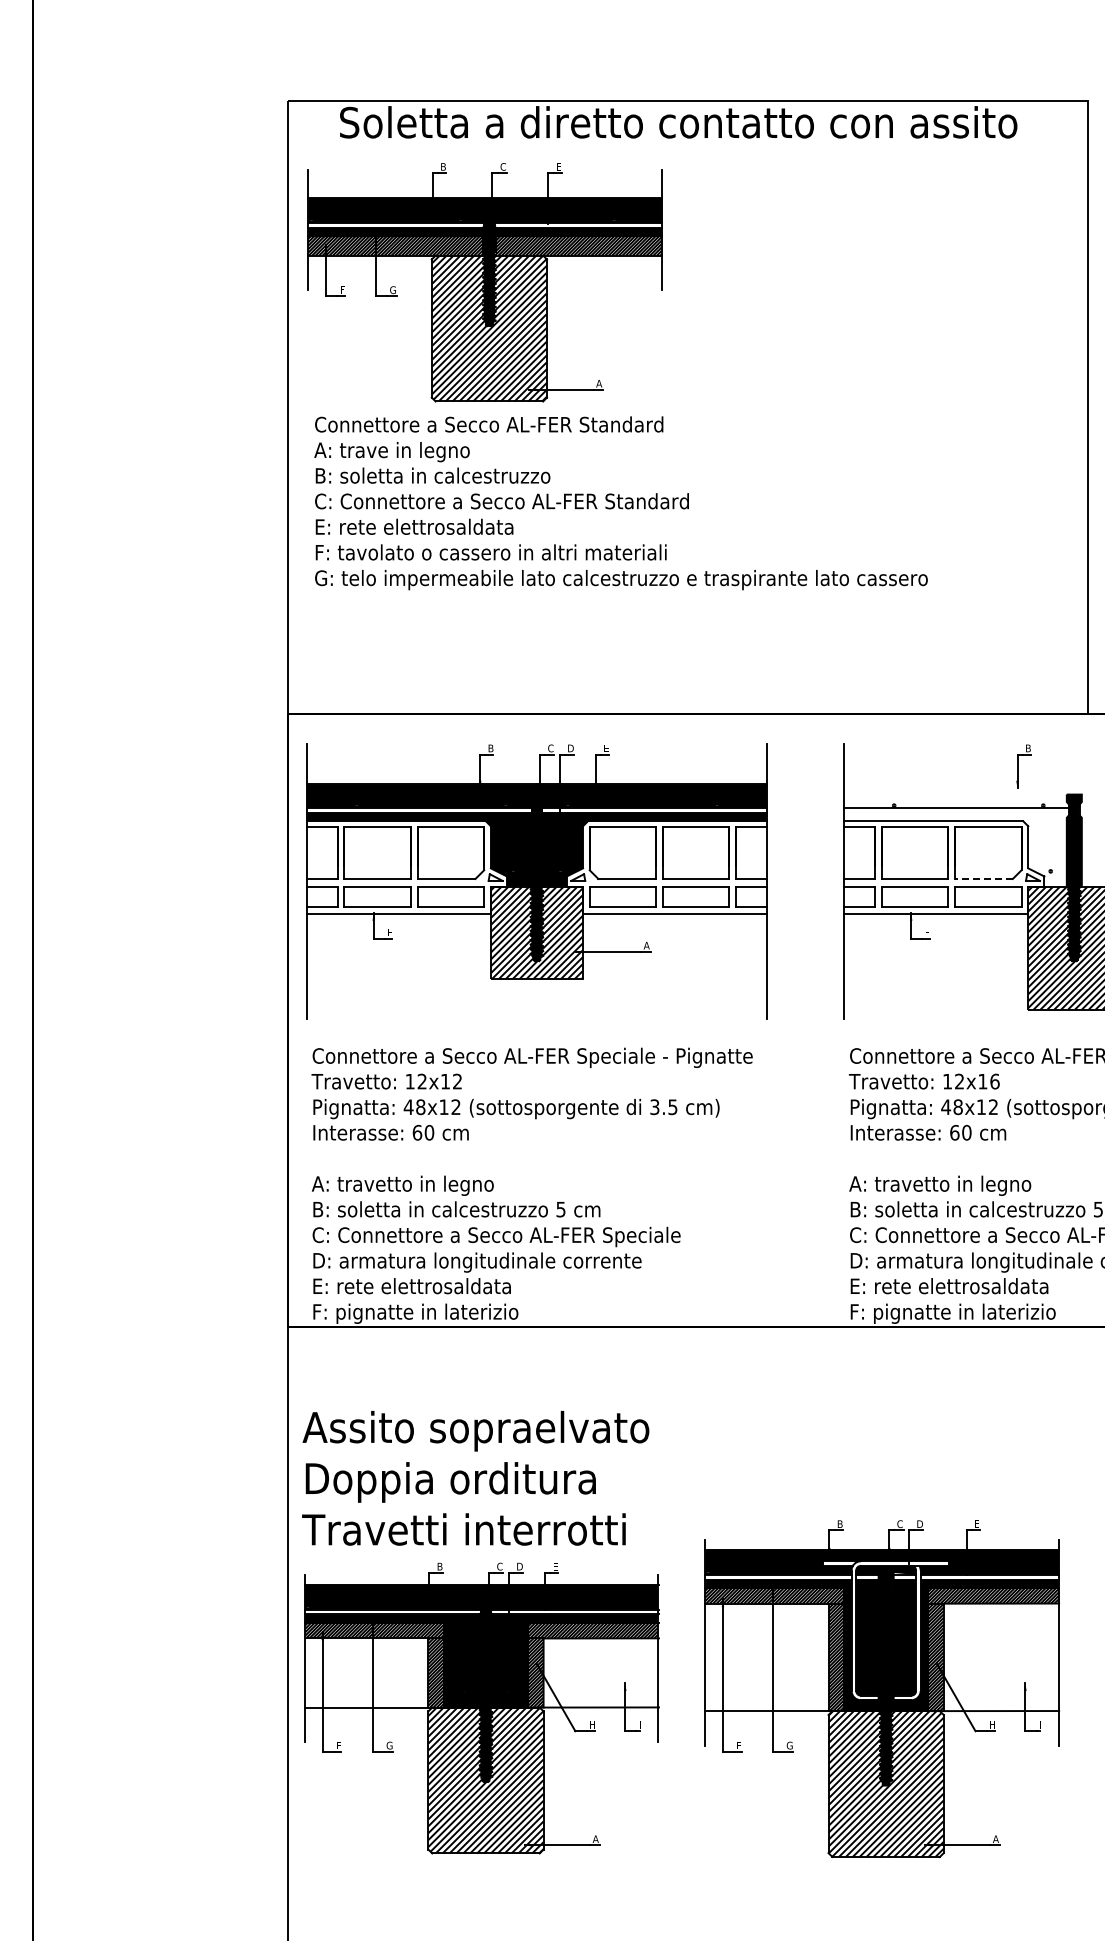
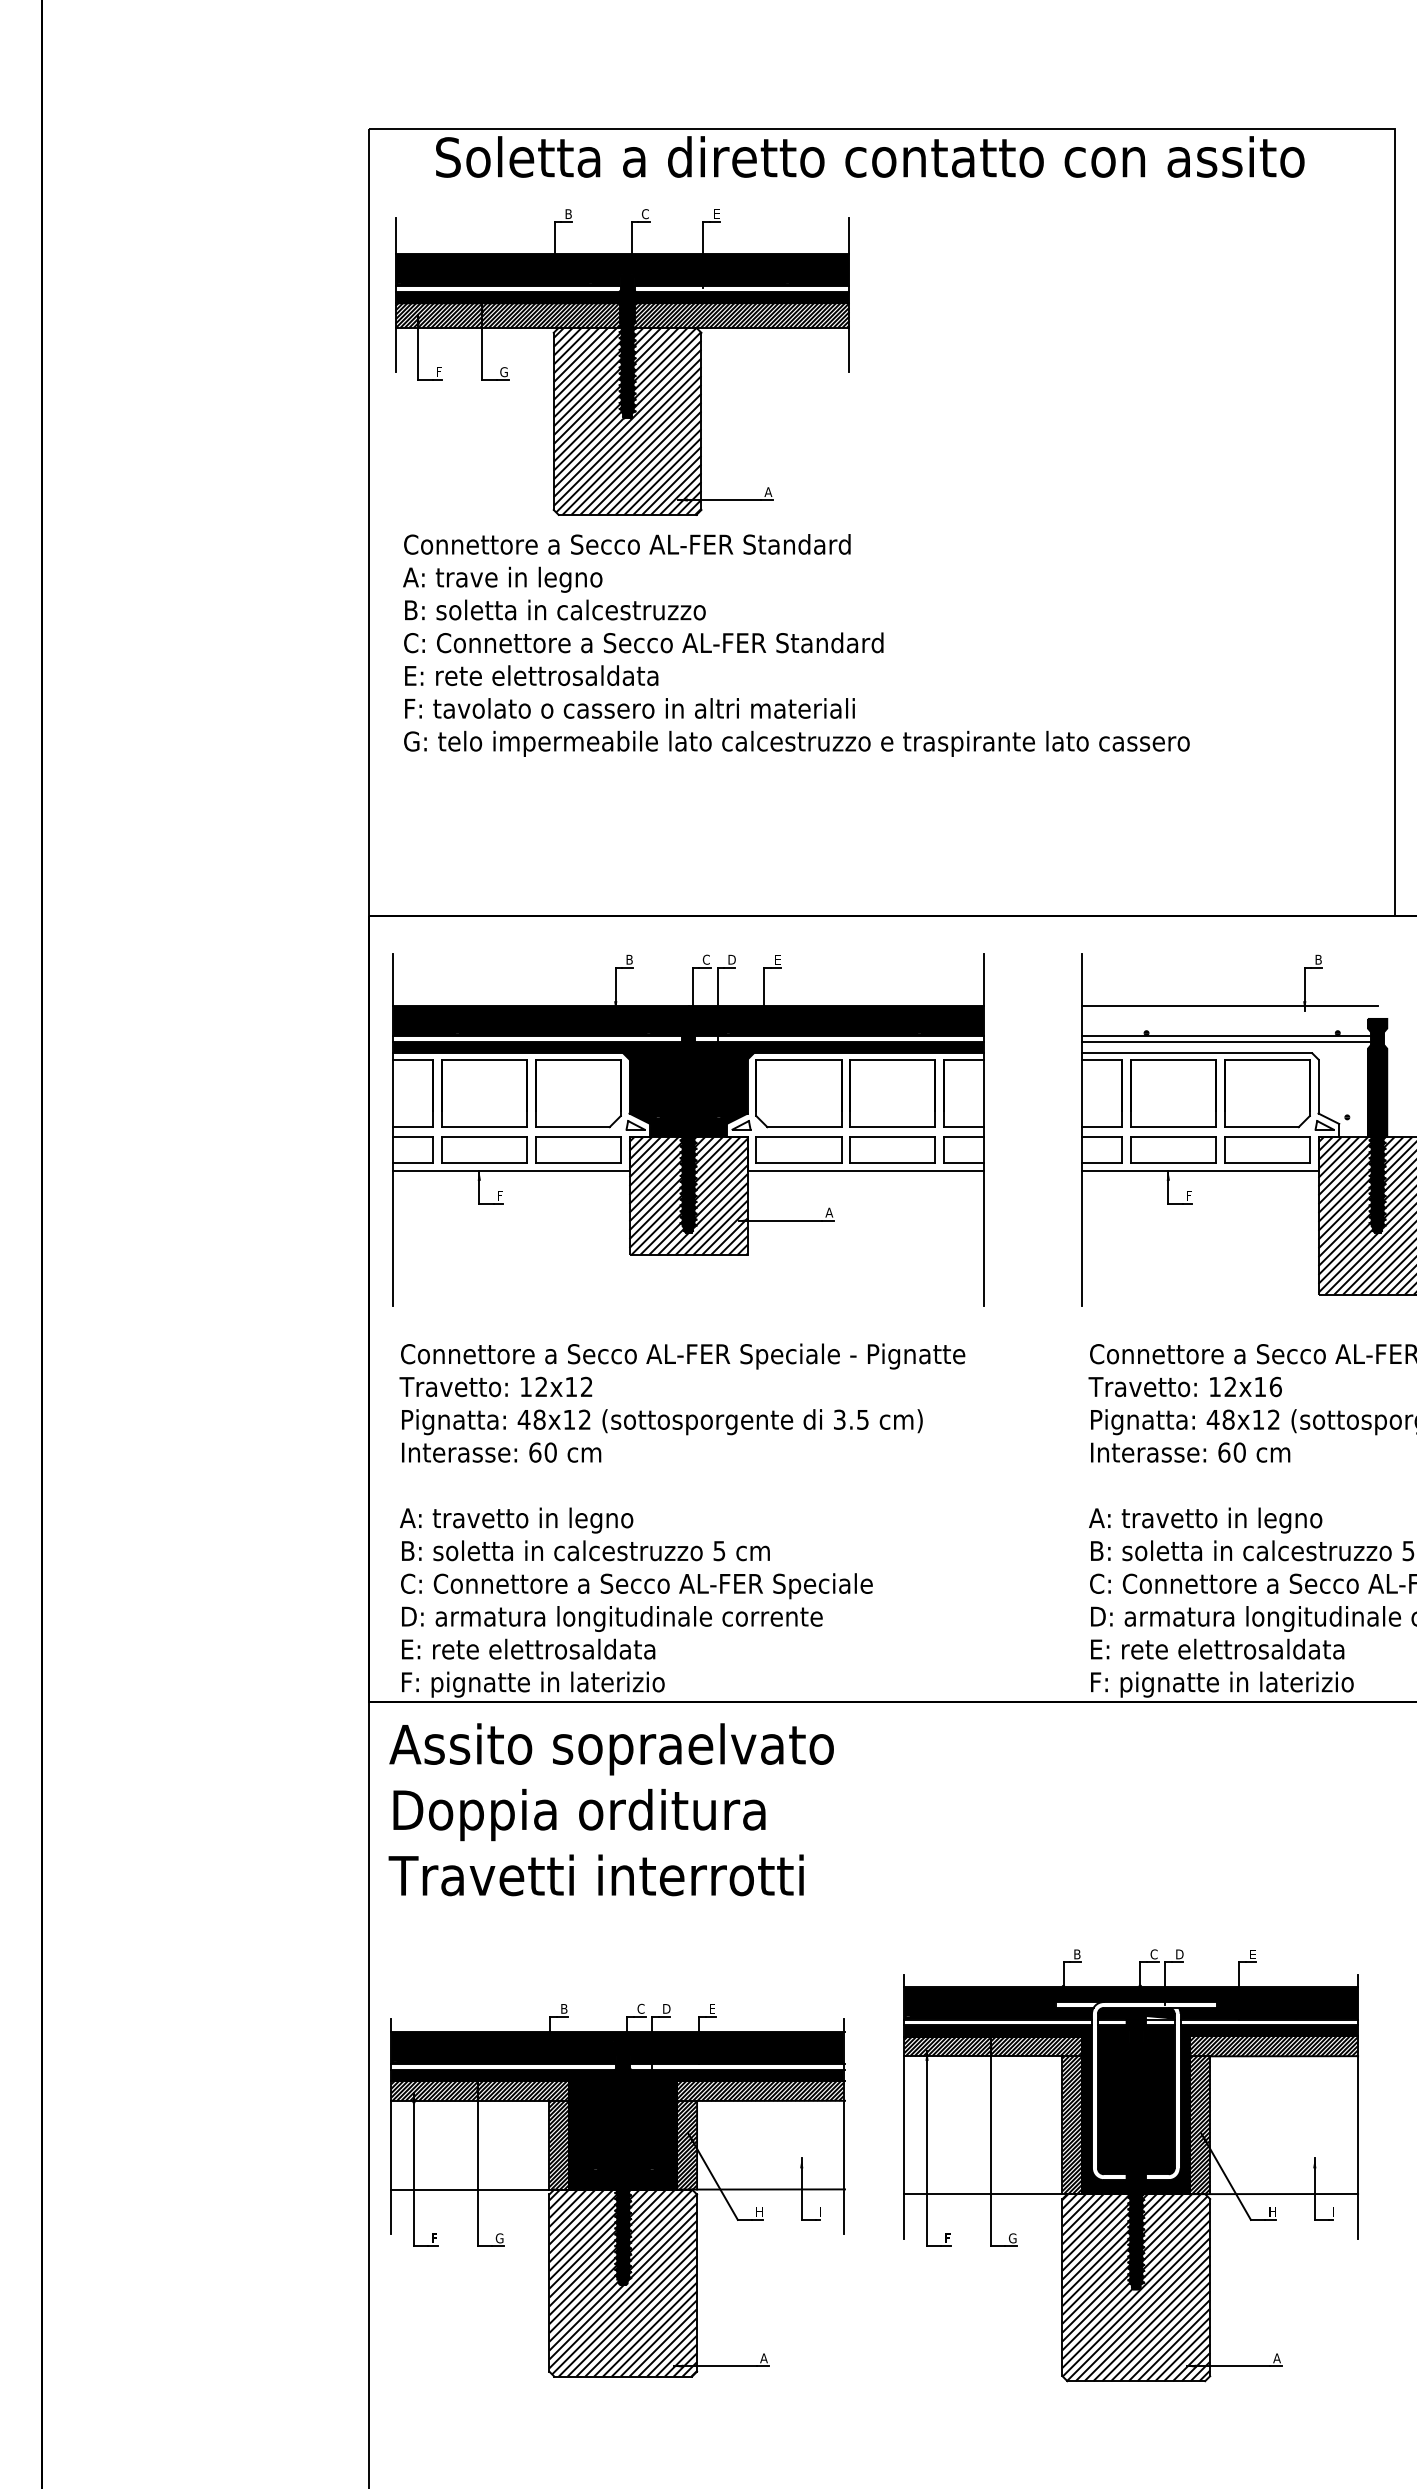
line: (959, 784) -> (1230, 1006), added
line: (956, 812) -> (1226, 1041), added
line: (983, 878) -> (1261, 1126), dashed -> solid
text: (475, 1478) -> (611, 1809), moved

